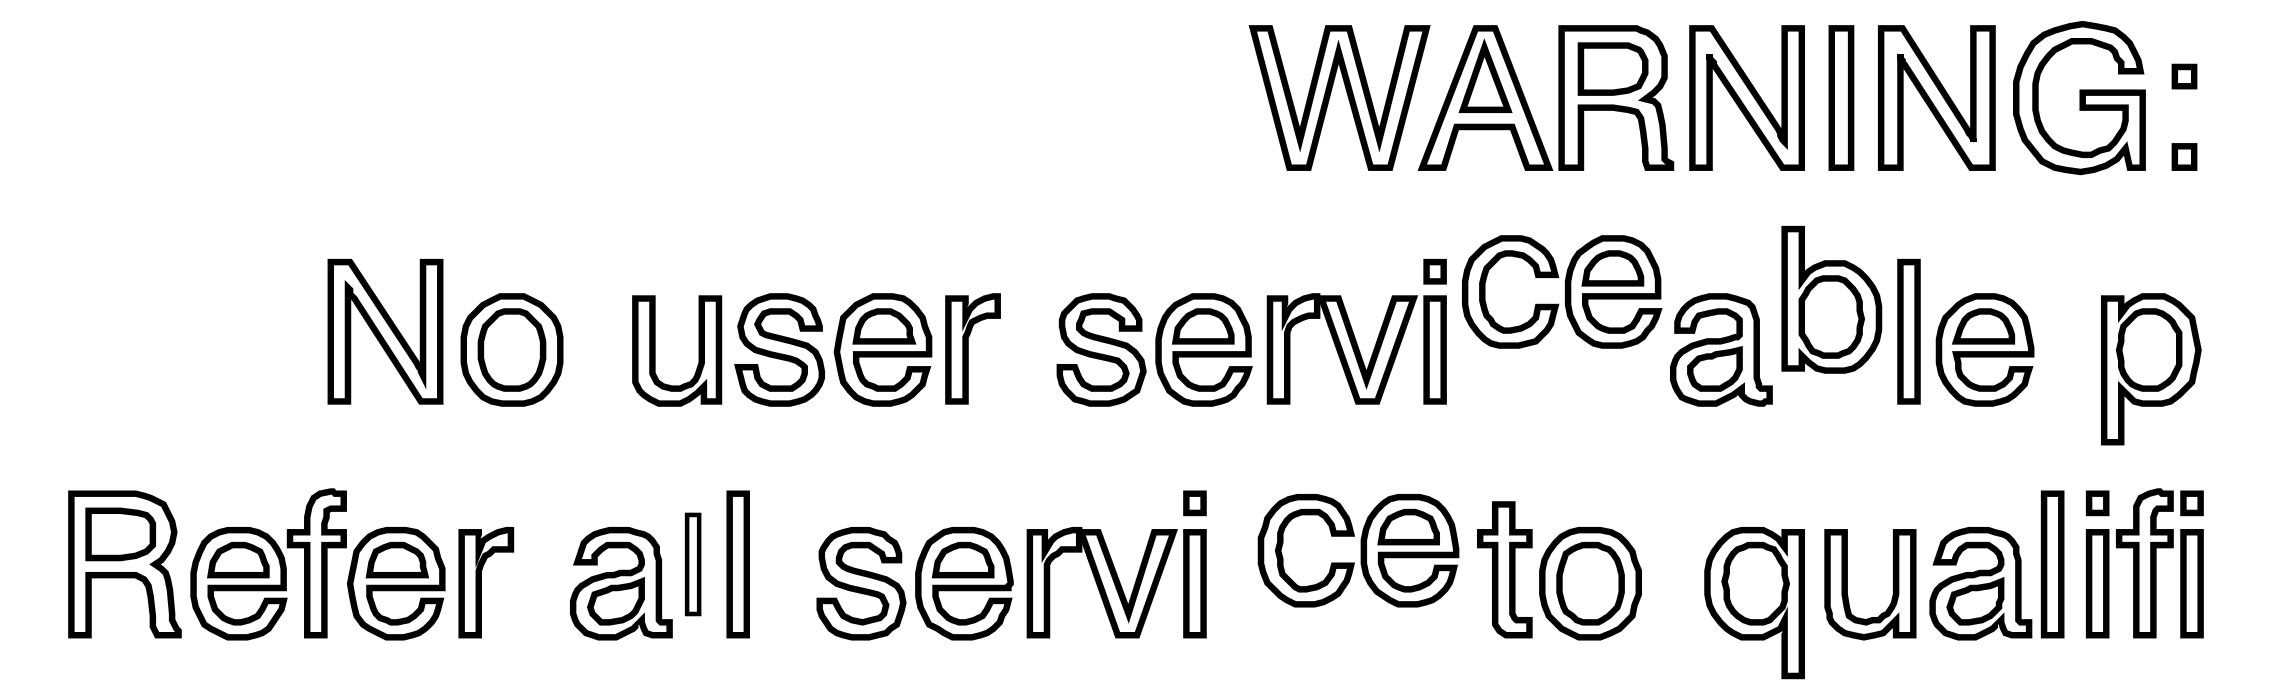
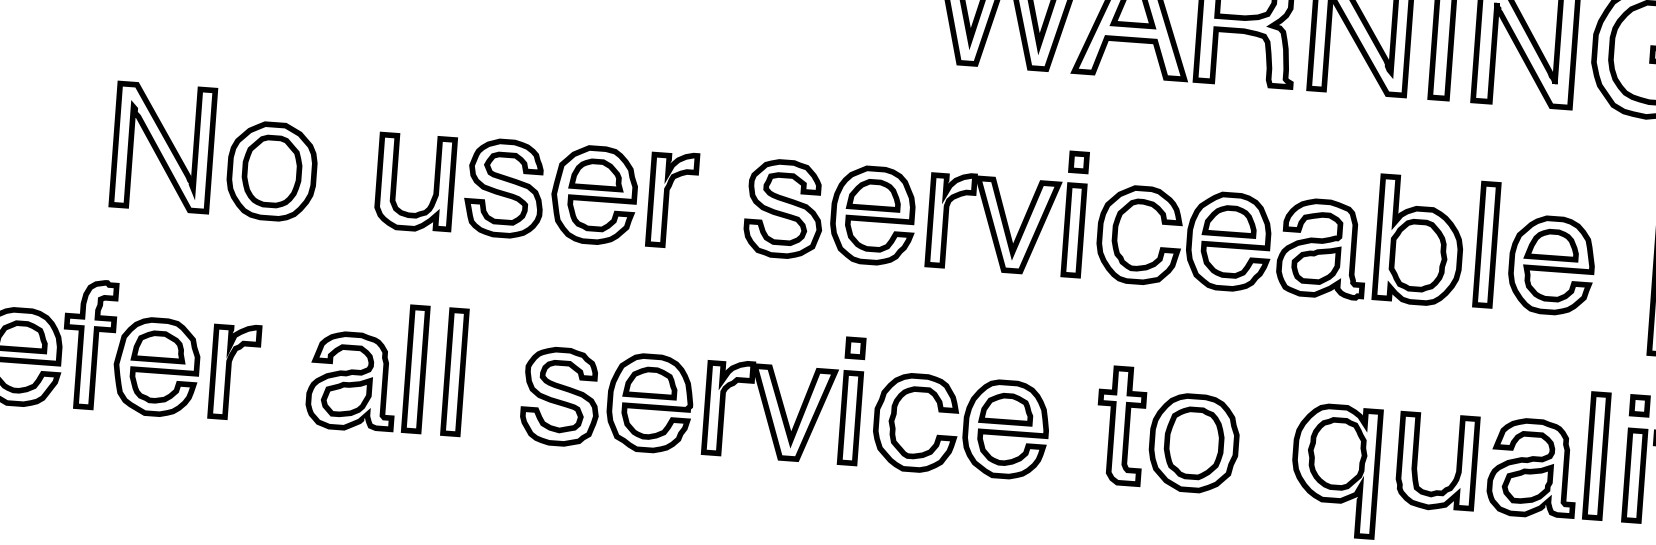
part: (1562, 291) -> (1184, 238), moved
part: (1831, 299) -> (1419, 240), moved
part: (1358, 550) -> (961, 426), moved
part: (692, 564) -> (415, 369), size x1.43

